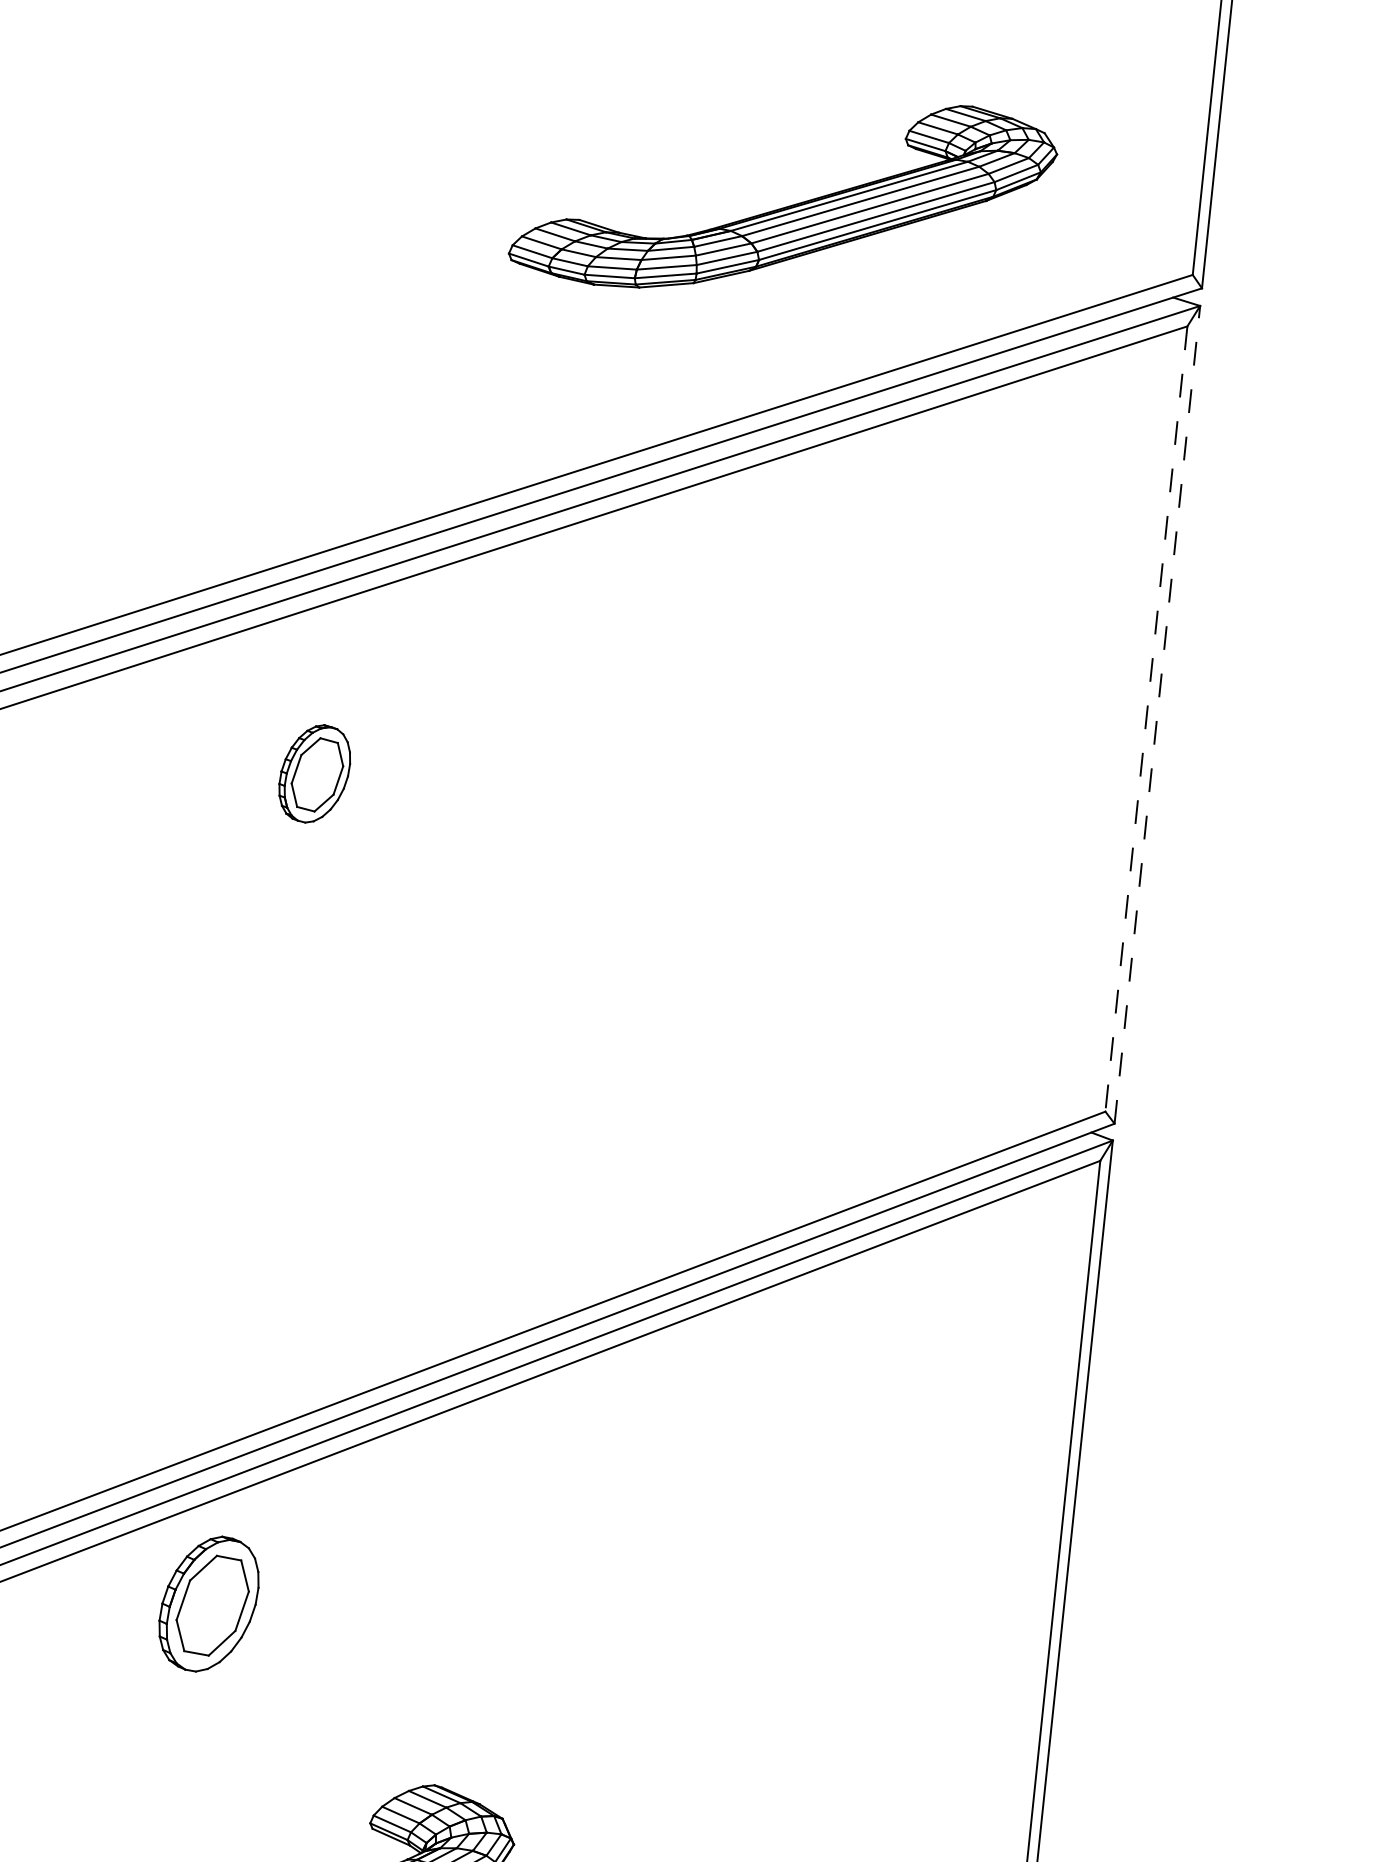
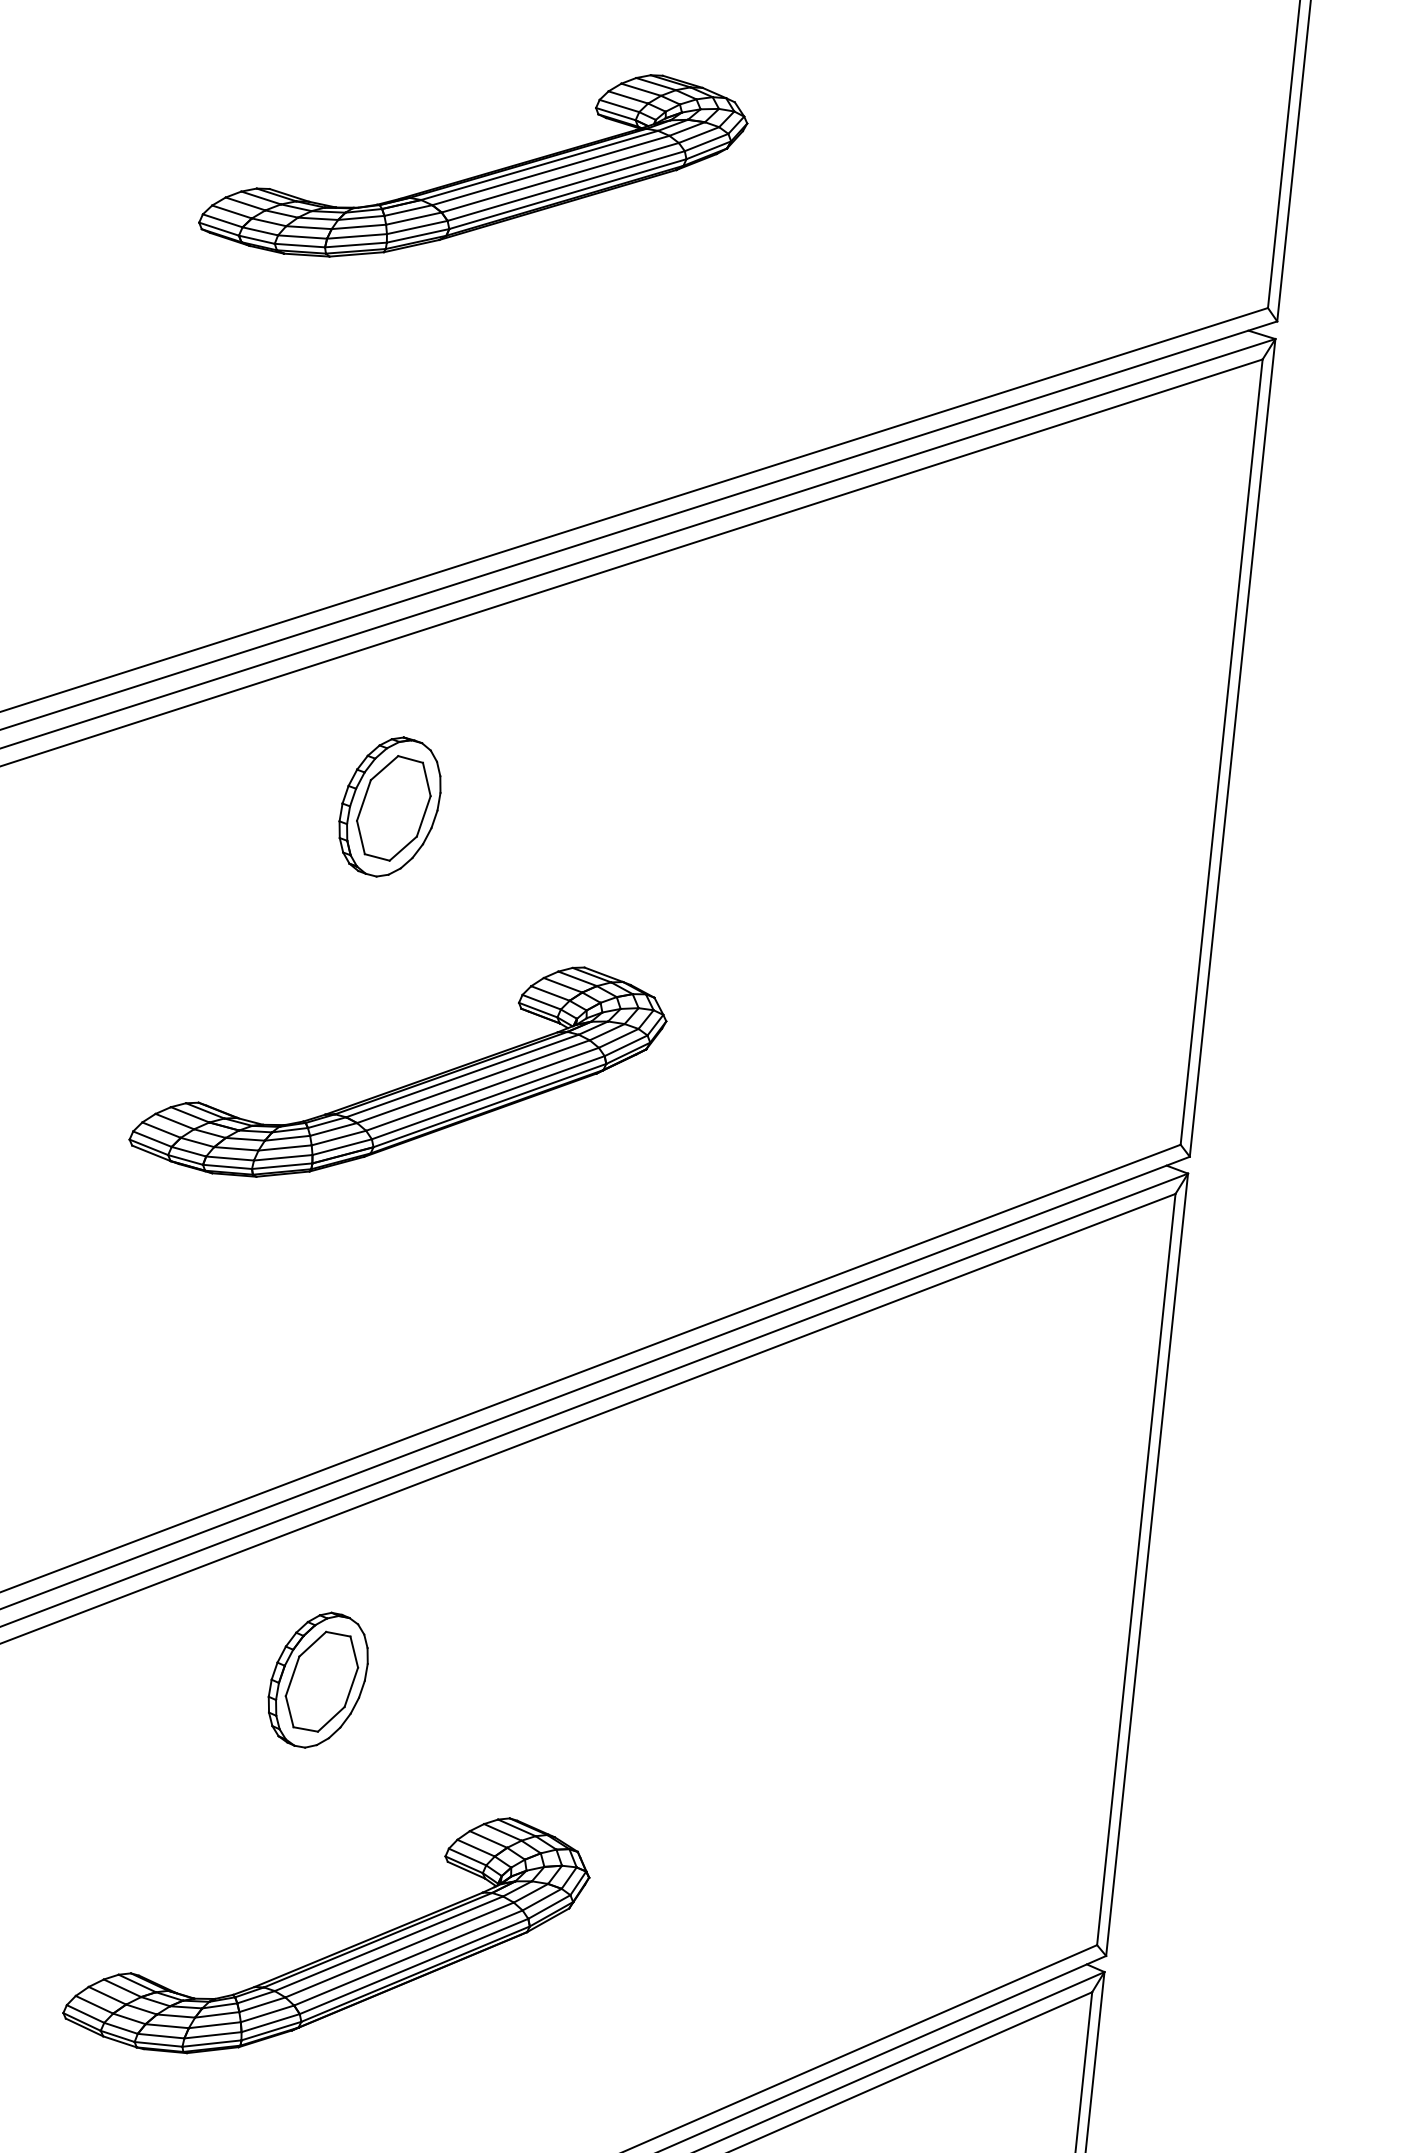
part: (785, 206) -> (475, 175), moved
line: (1157, 714) -> (1232, 747), dashed -> solid
line: (1146, 719) -> (1221, 752), dashed -> solid
part: (314, 773) -> (389, 806), size x1.43
part: (326, 1053) -> (401, 1086), added
part: (208, 1603) -> (317, 1679), moved

